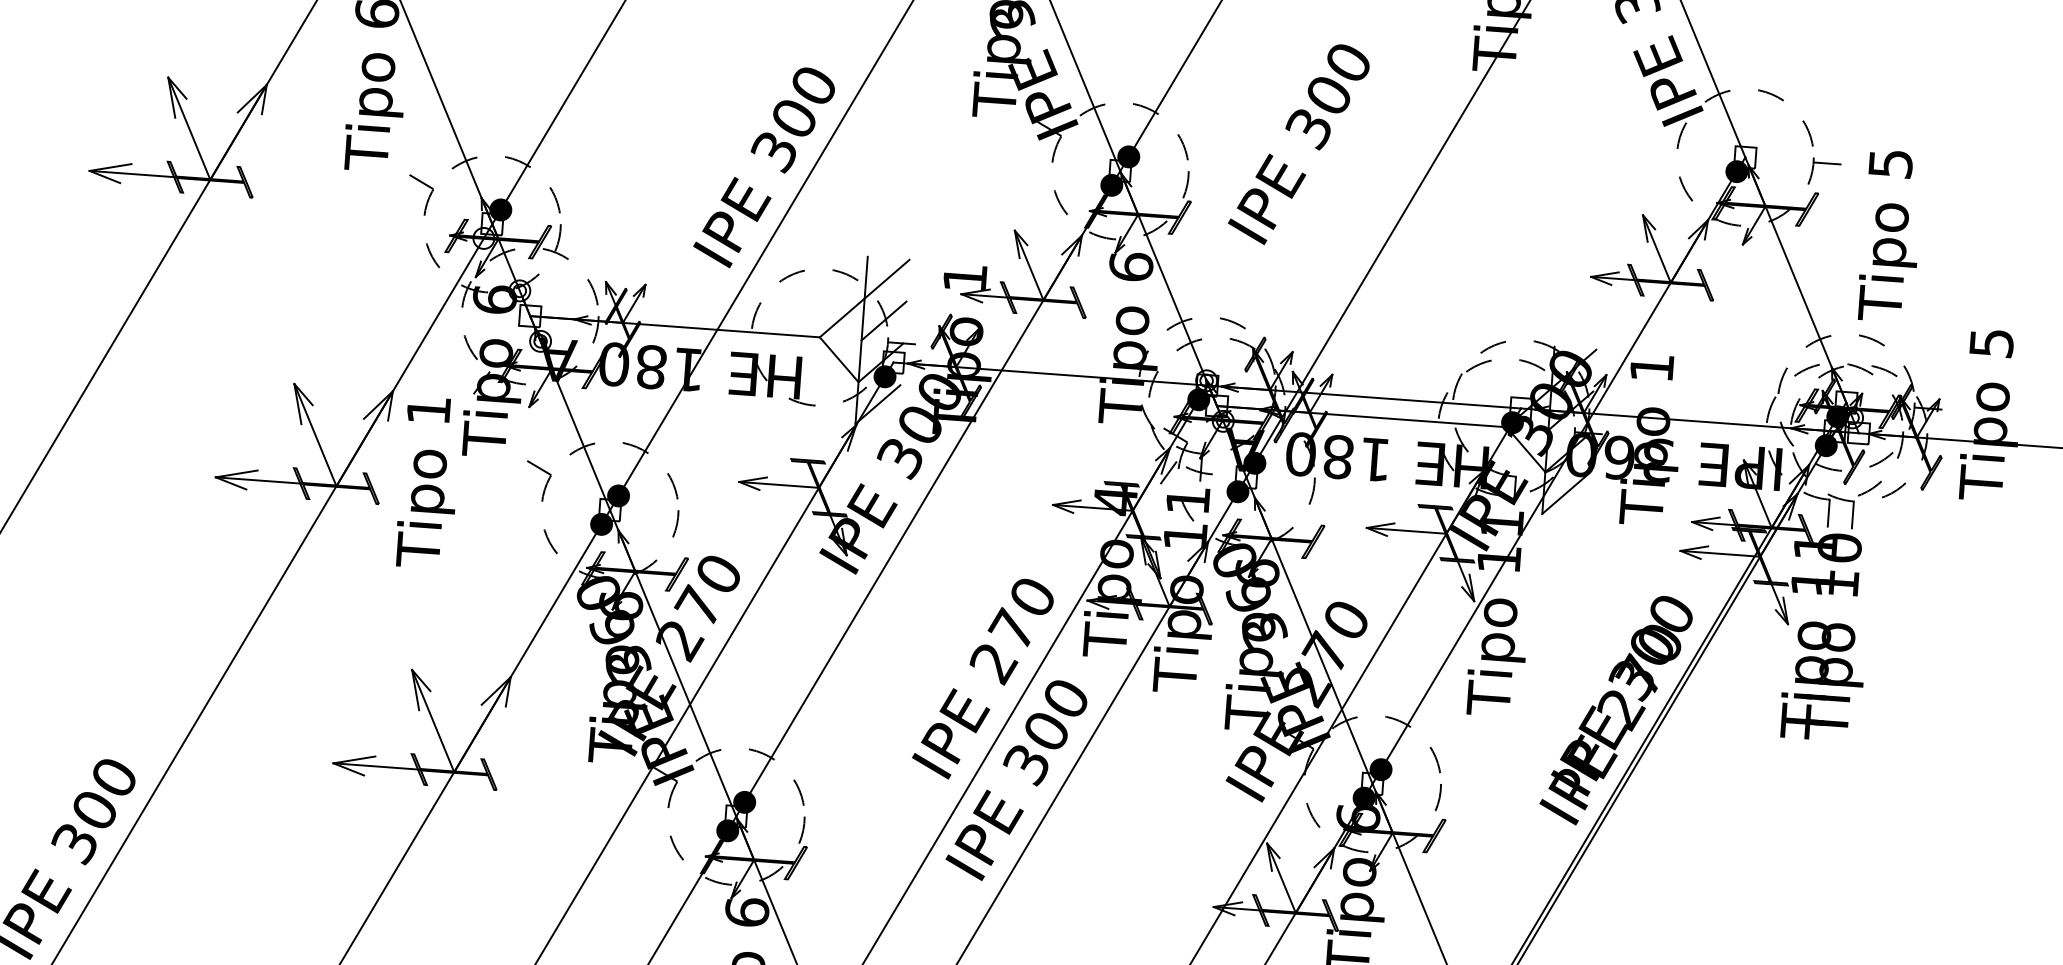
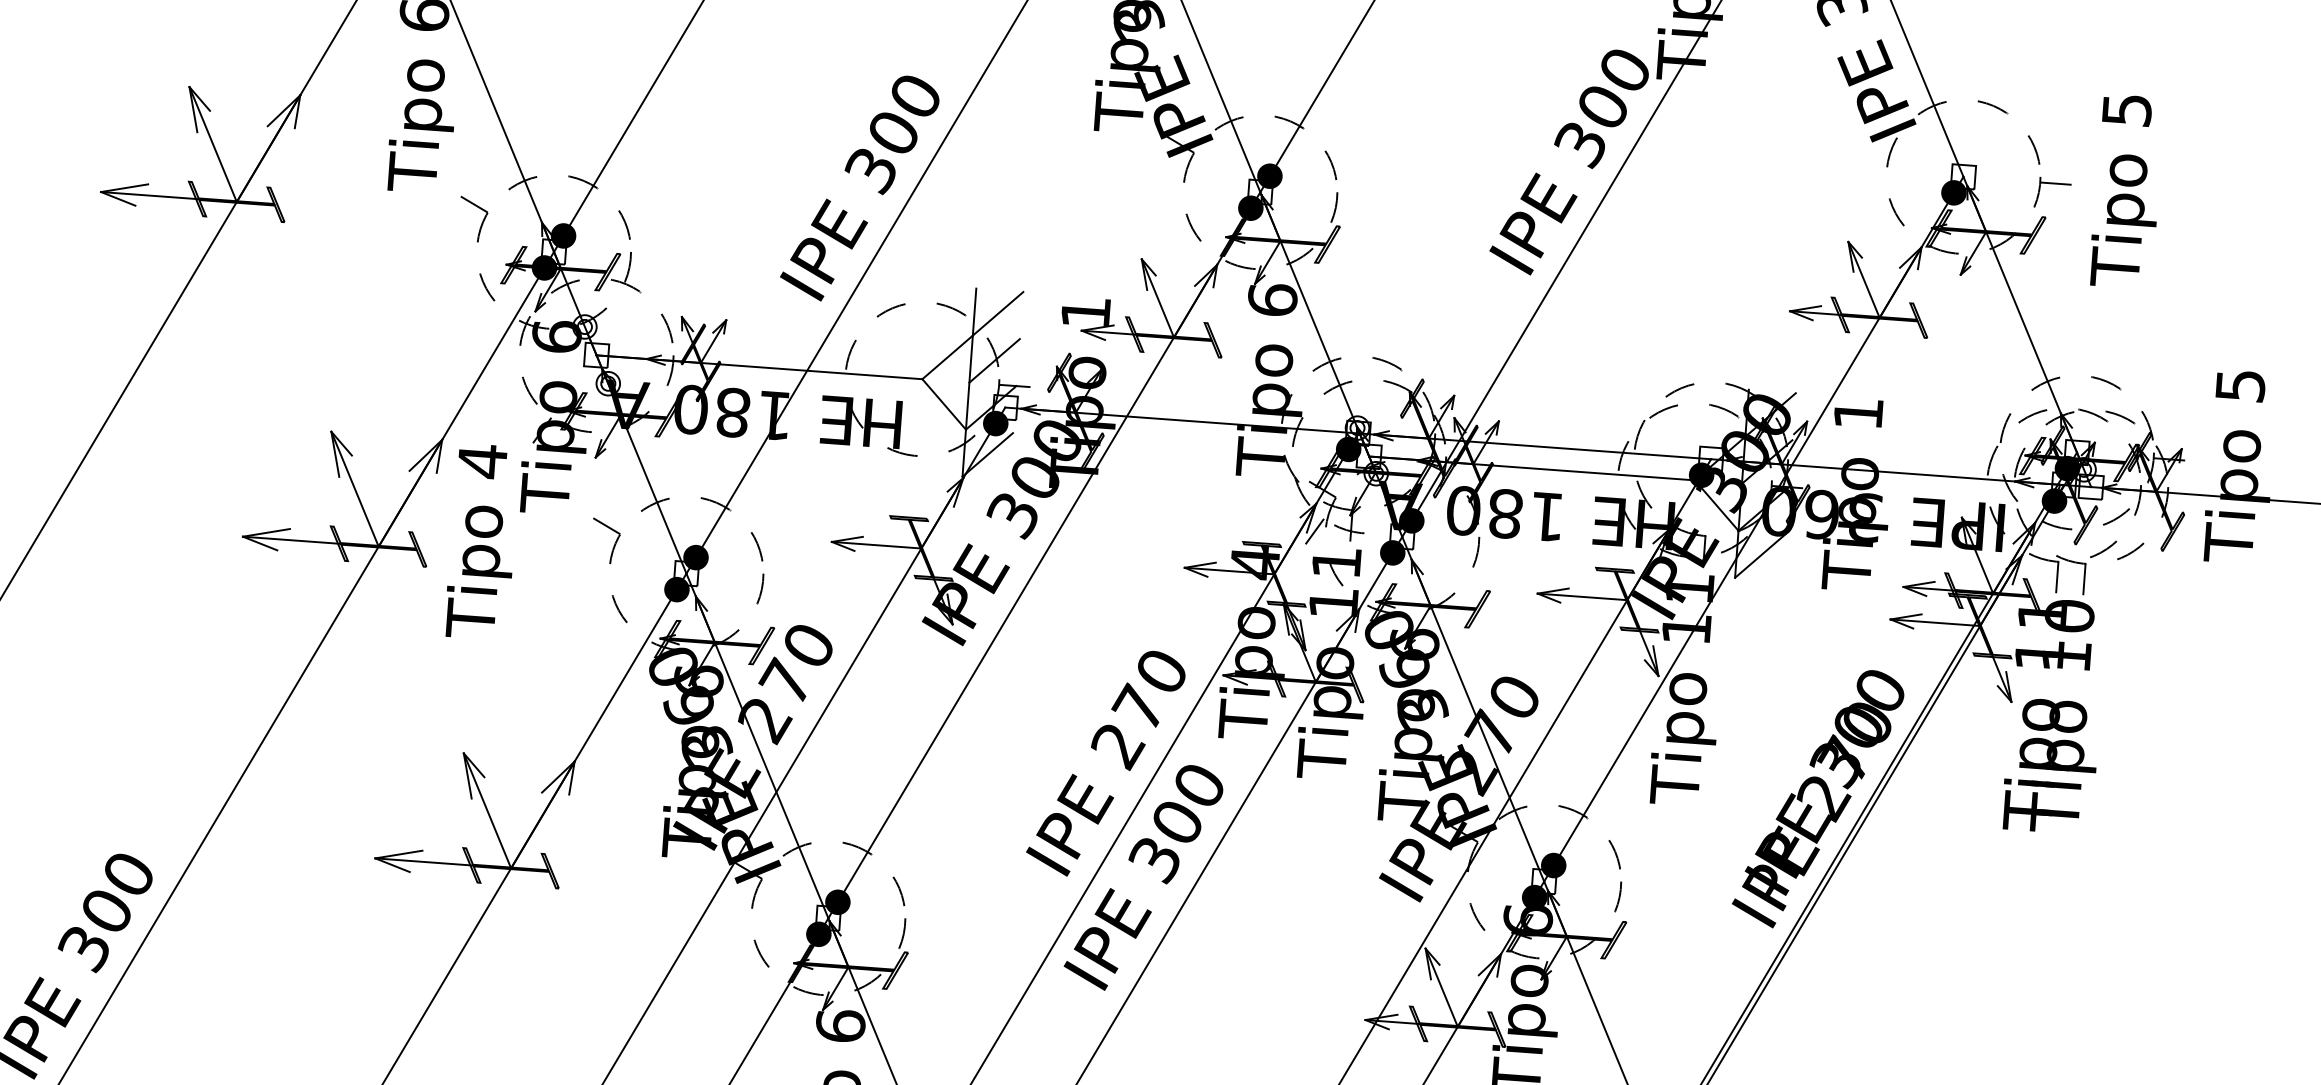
text: (1298, 144) -> (1568, 162), moved
text: (1887, 235) -> (2123, 190), moved
fill: (483, 238) -> (544, 267), added
text: (428, 411) -> (482, 462), 1 -> 4

